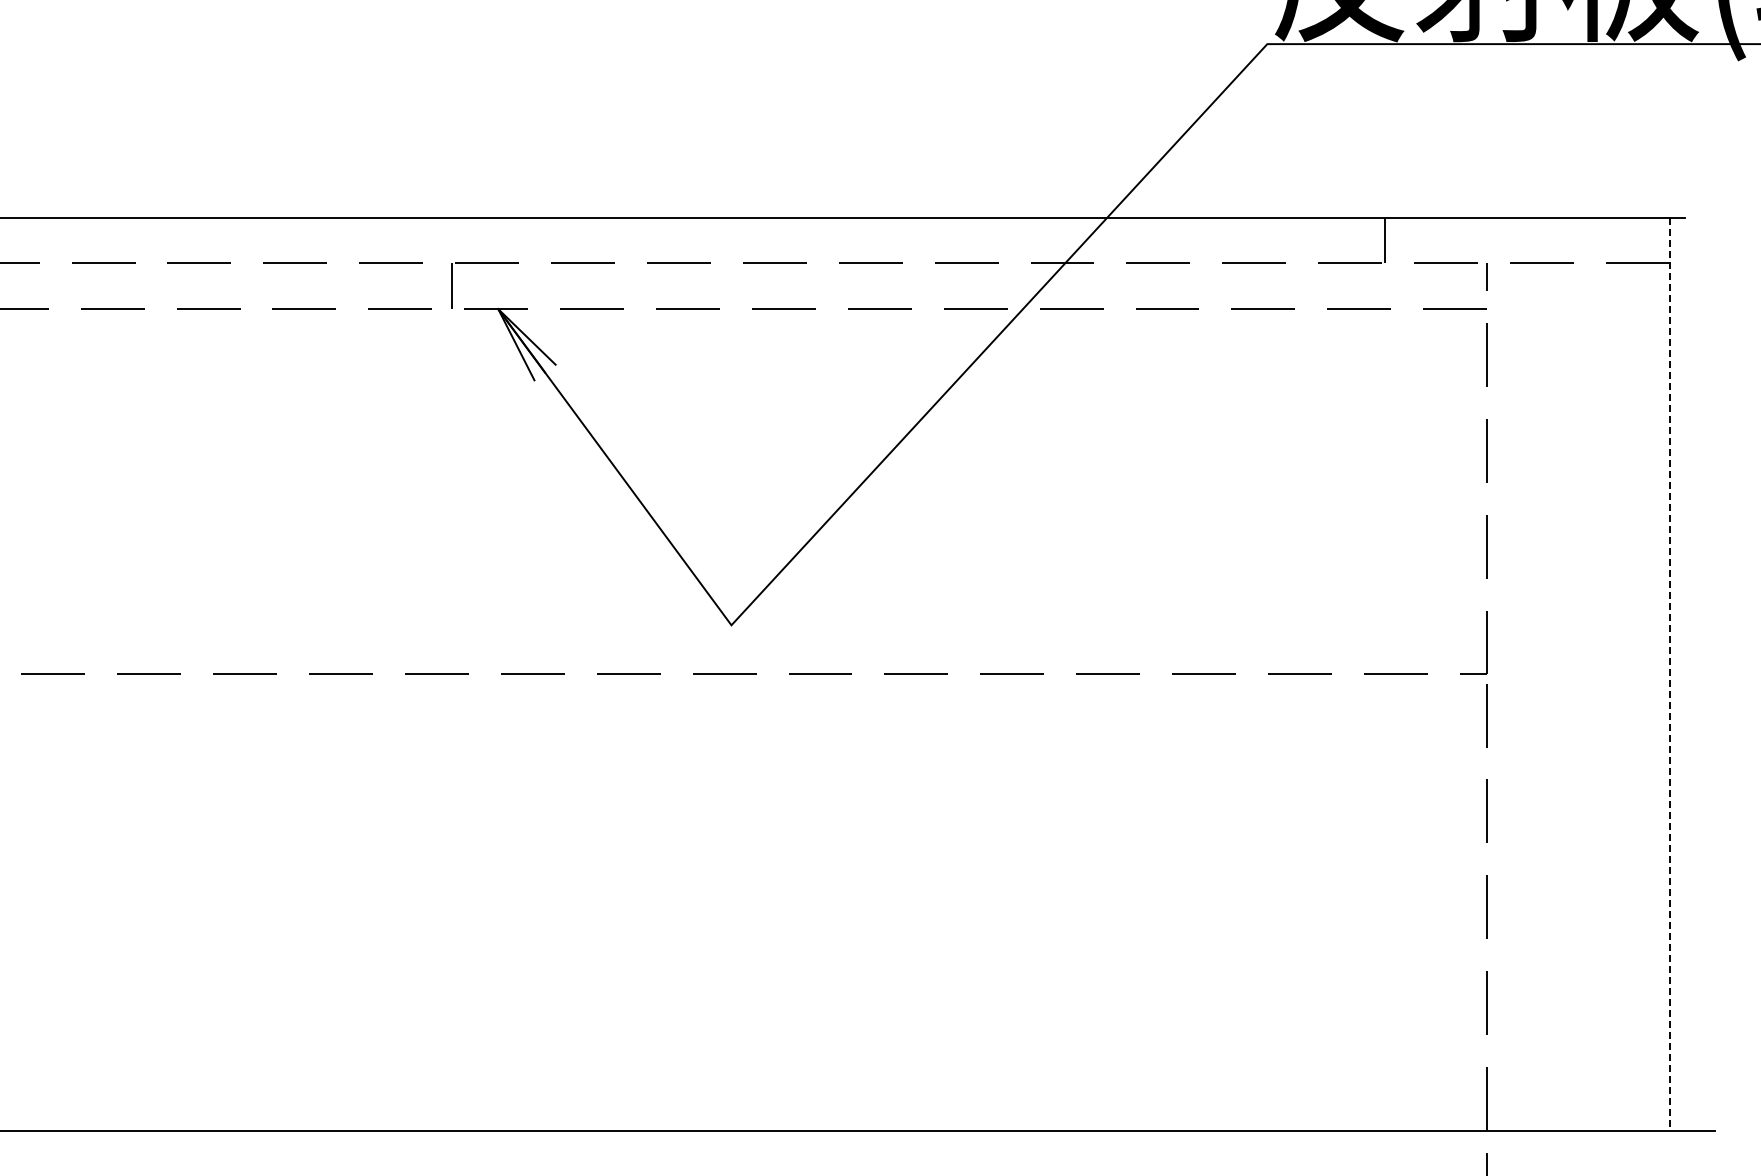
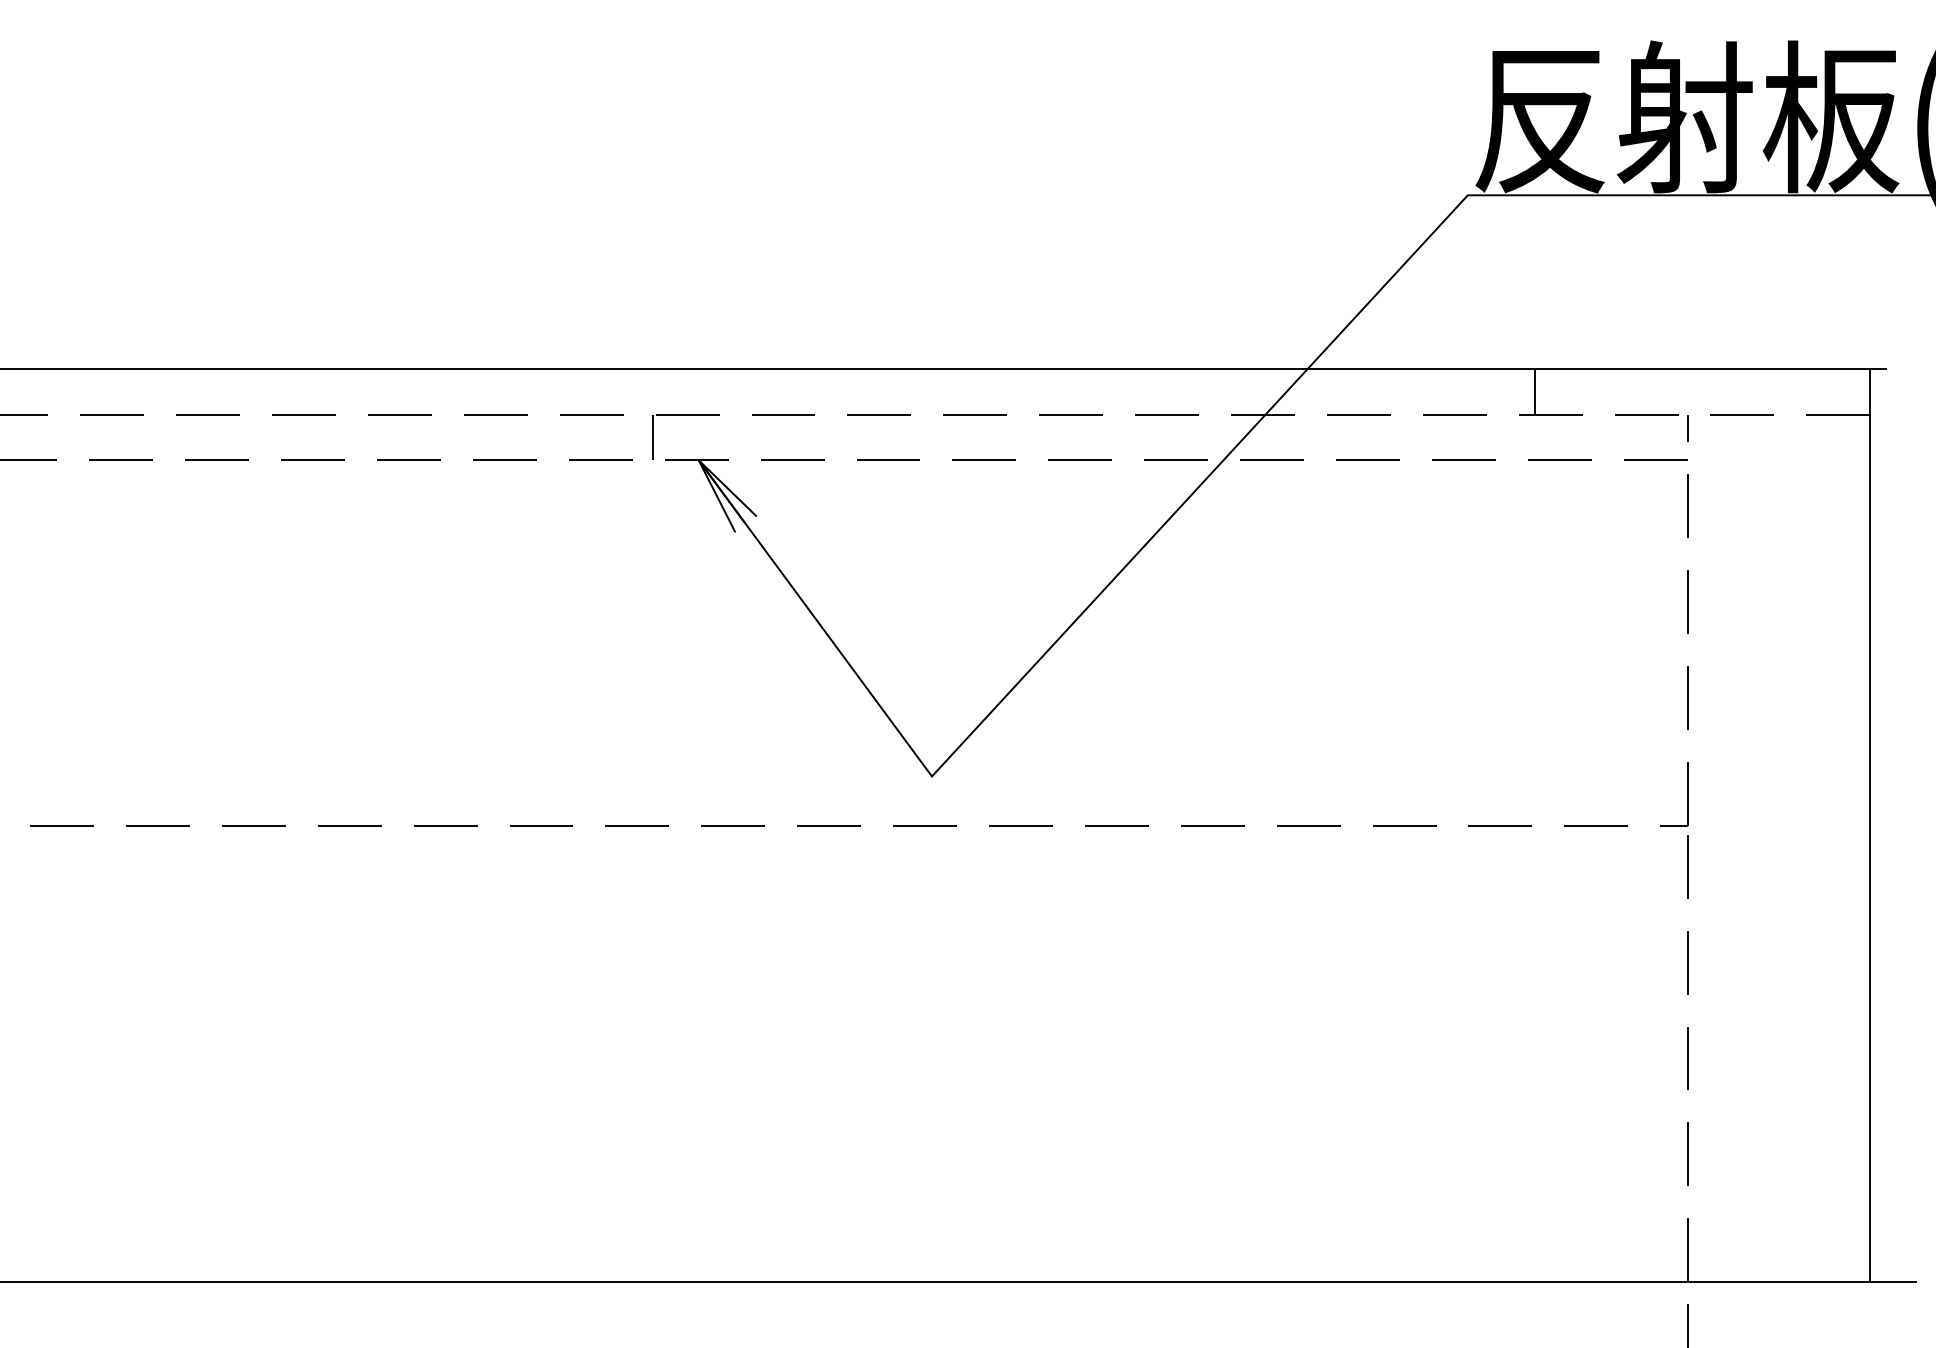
line: (1385, 240) -> (1535, 391), moved
line: (1670, 674) -> (1870, 825), dashed -> solid

